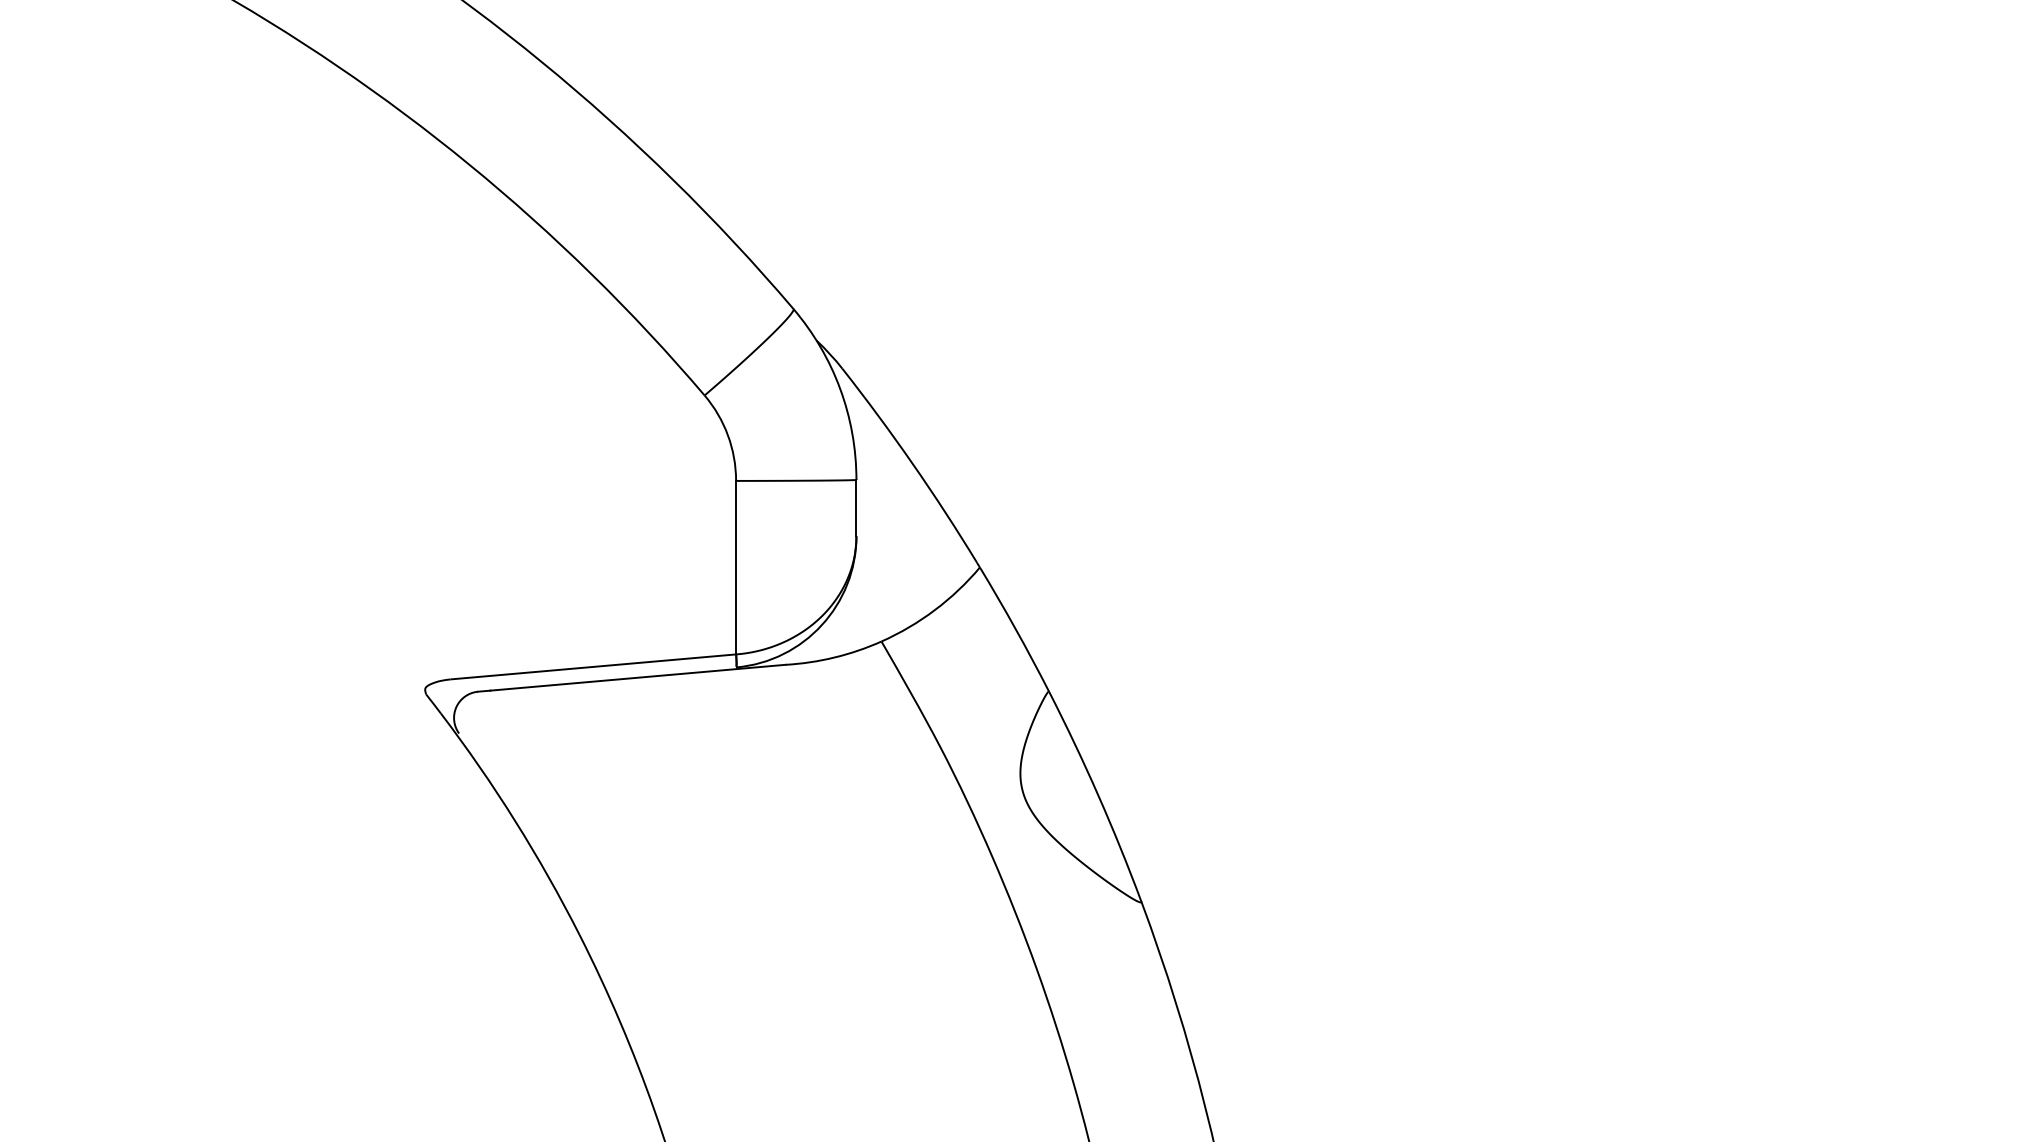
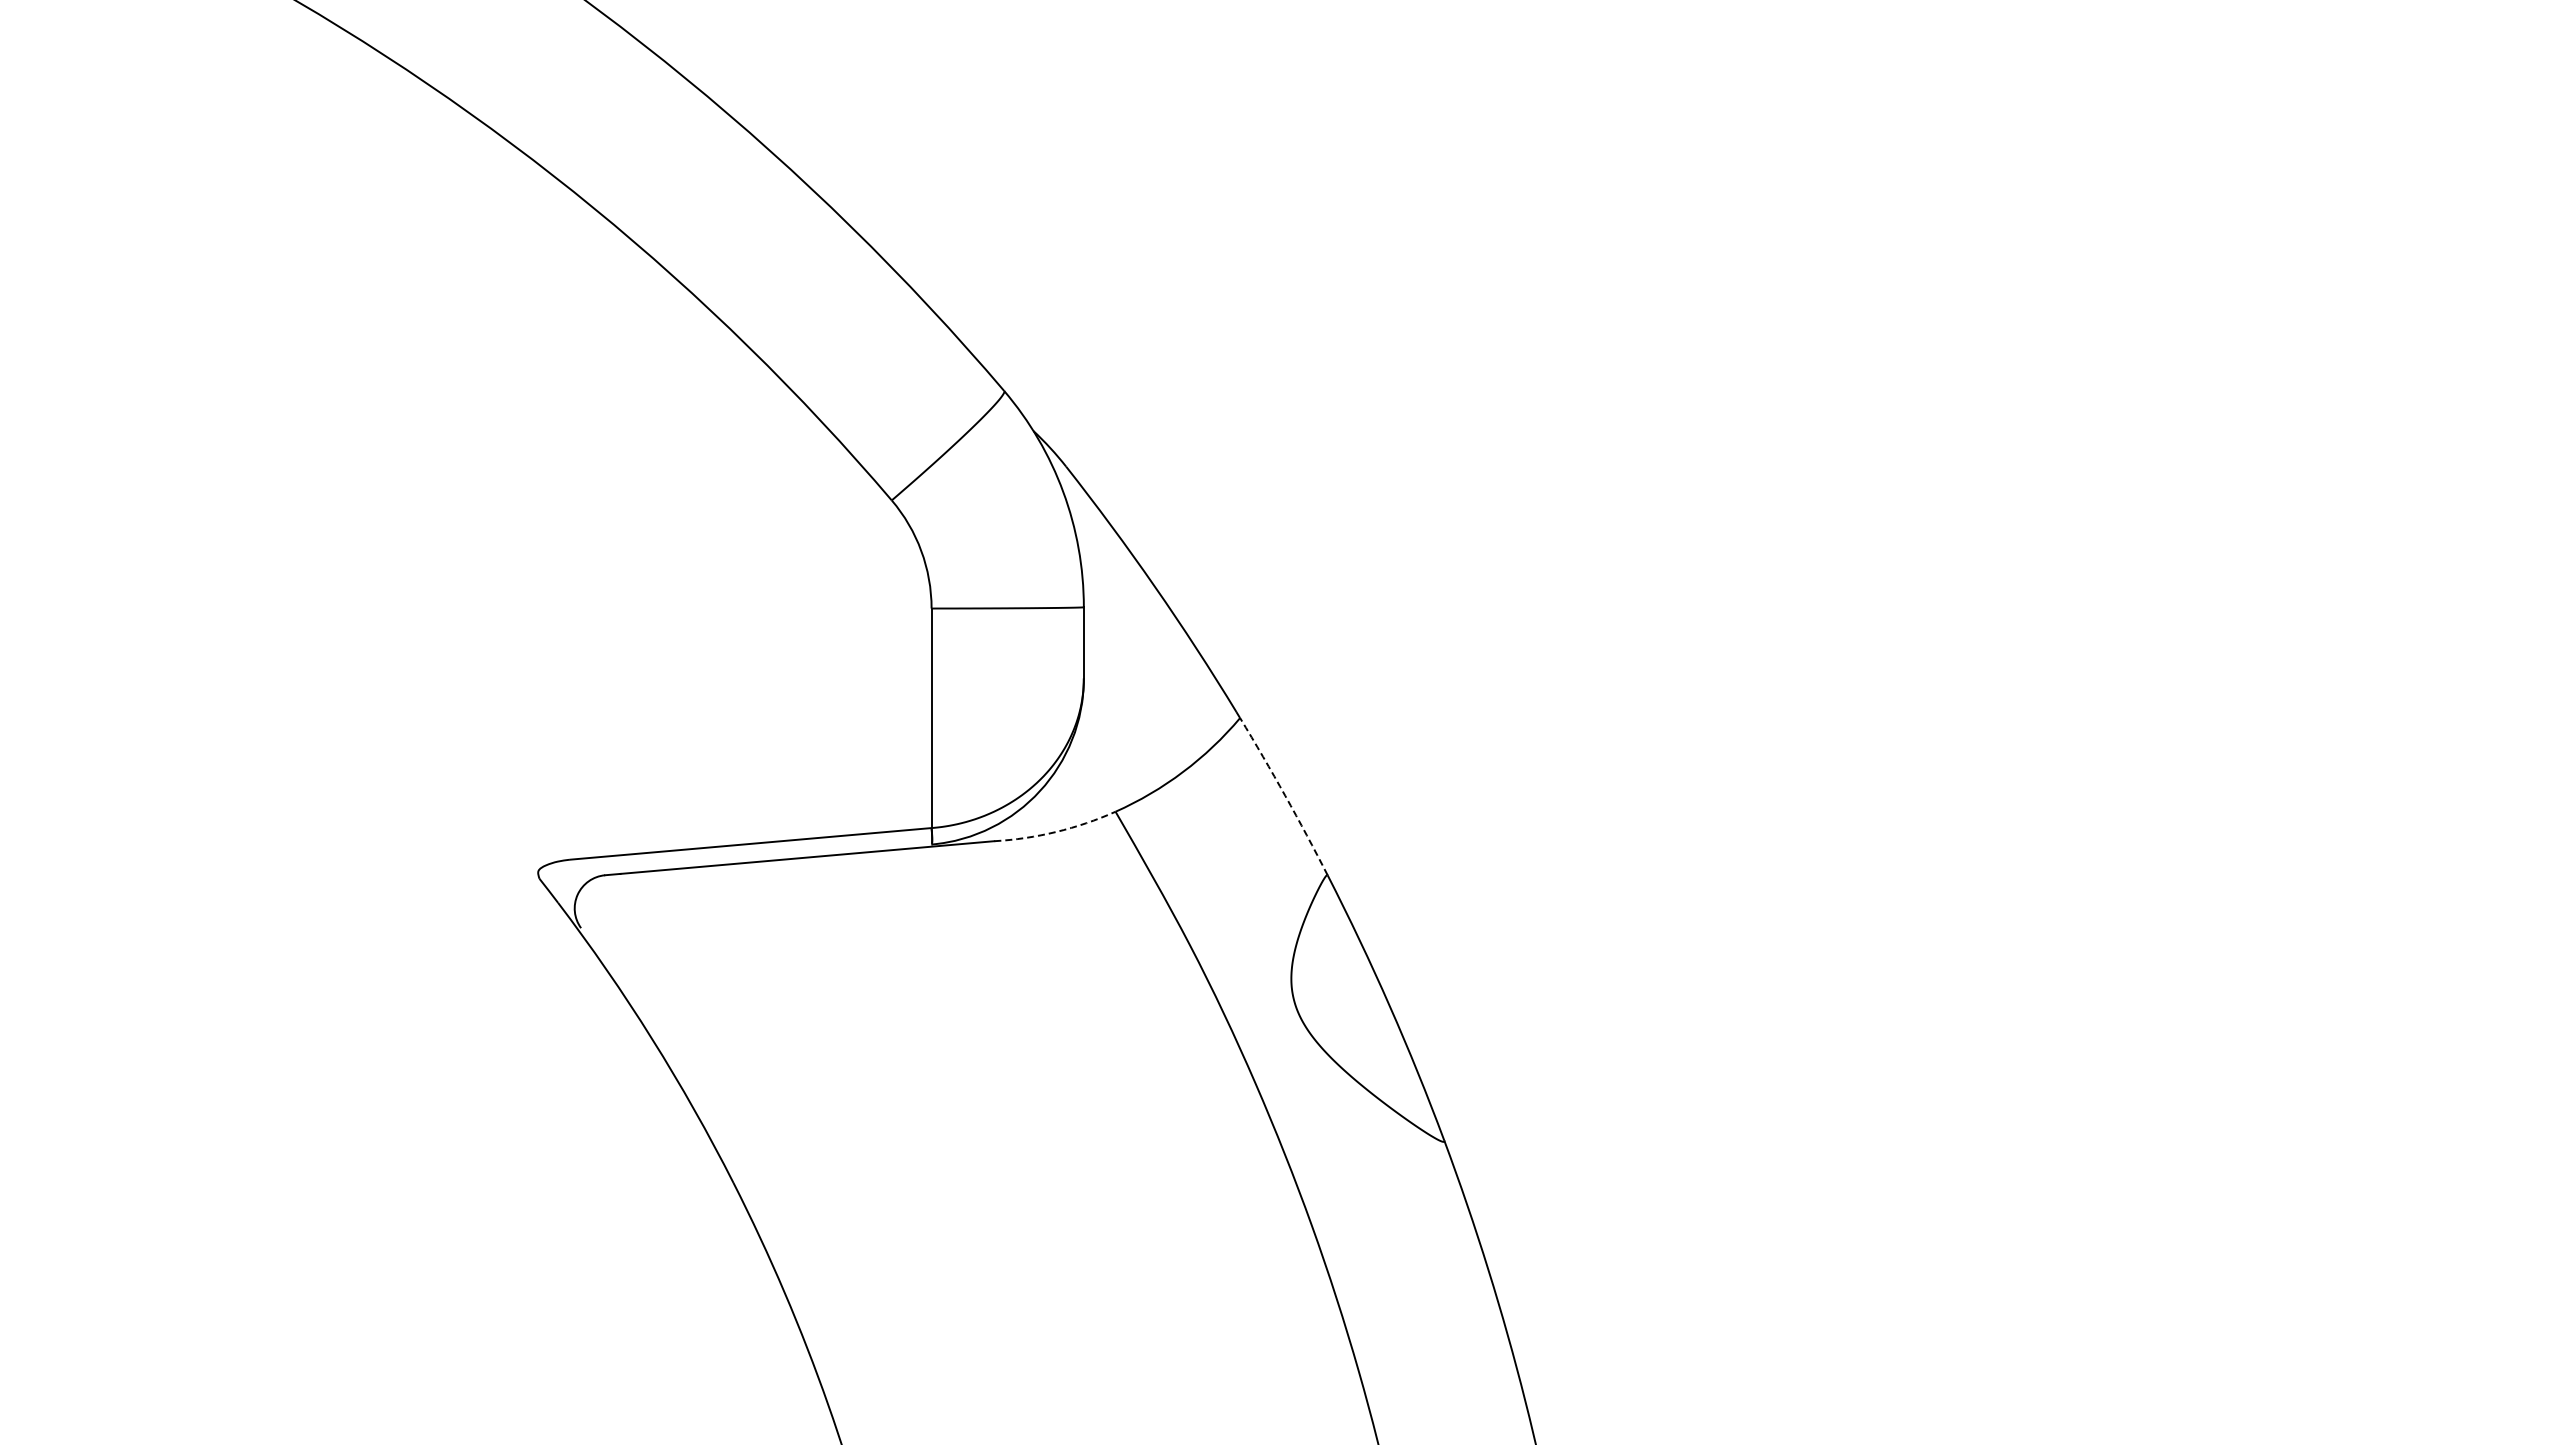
arc: (1015, 628) -> (1285, 795), solid -> dashed
arc: (834, 657) -> (1056, 831), solid -> dashed

